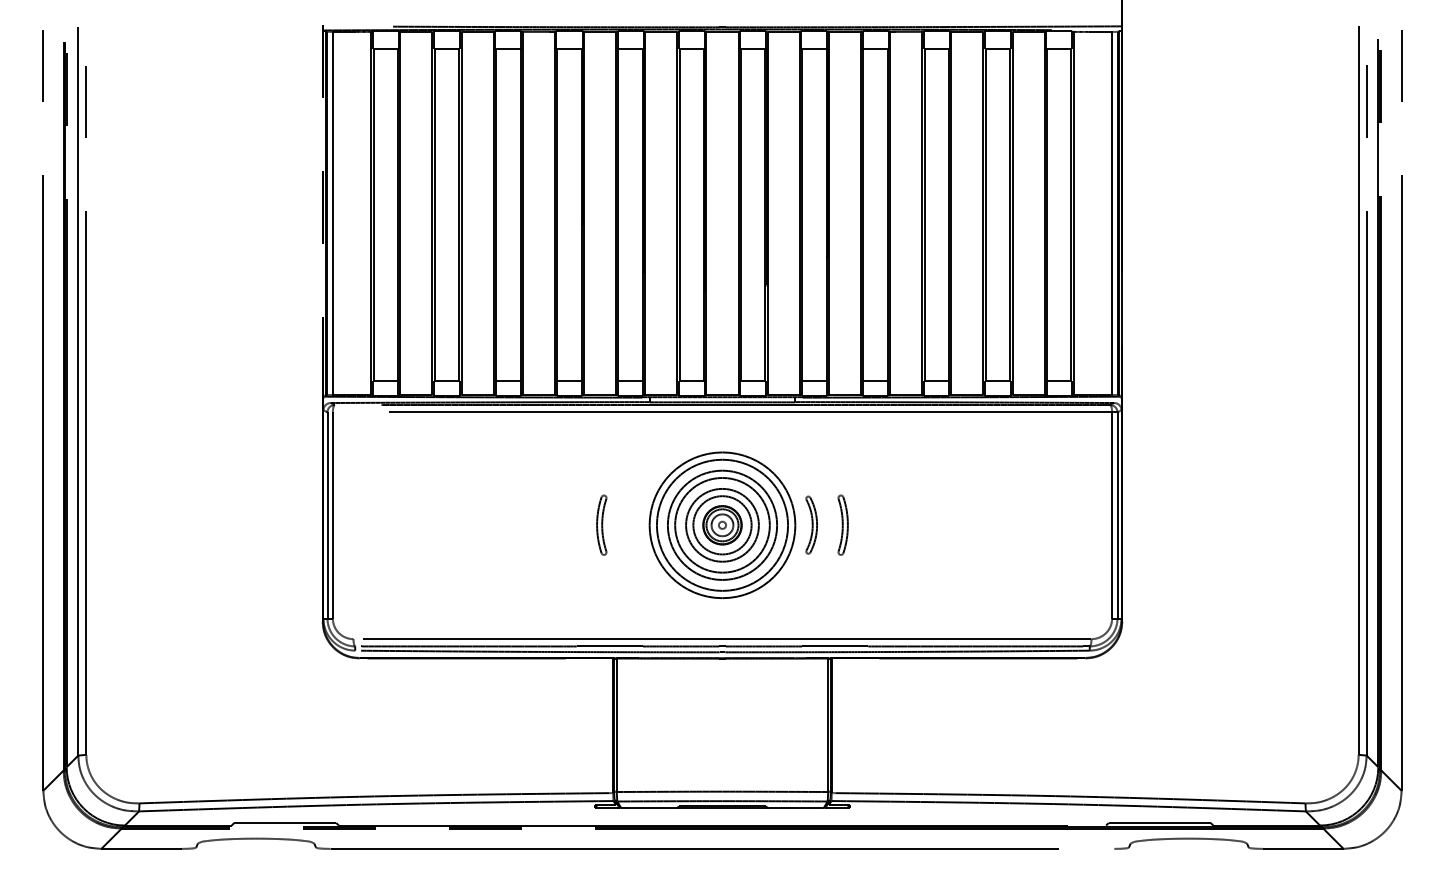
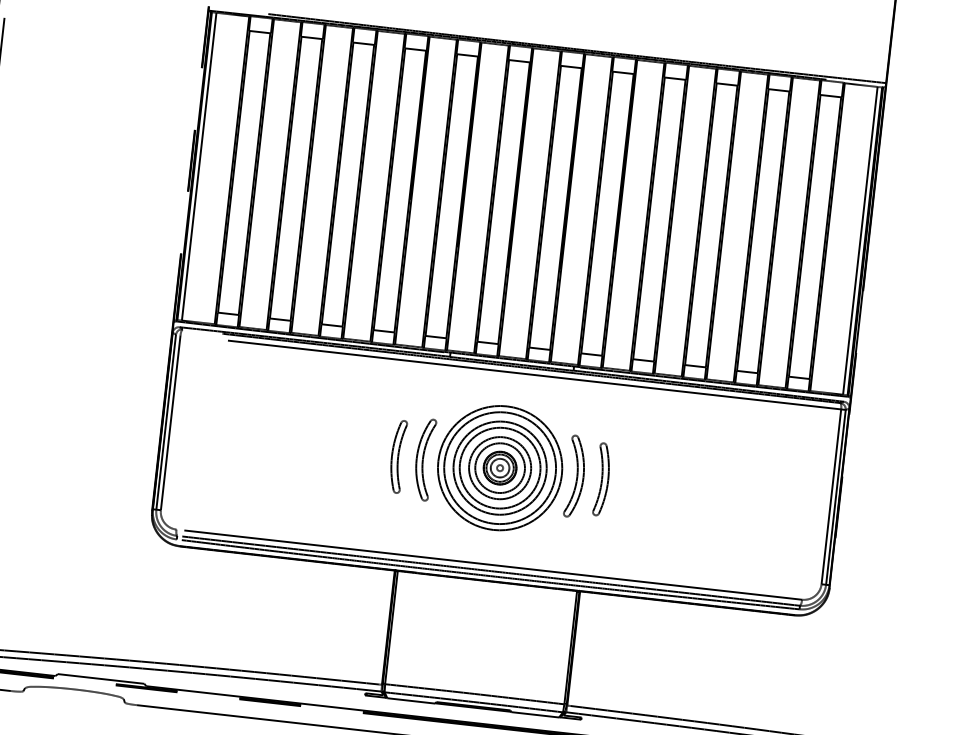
part: (601, 524) -> (397, 455), size x1.43
part: (633, 524) -> (424, 459), added
part: (811, 524) -> (575, 475), size x1.67
part: (842, 524) -> (601, 478), size x1.43

